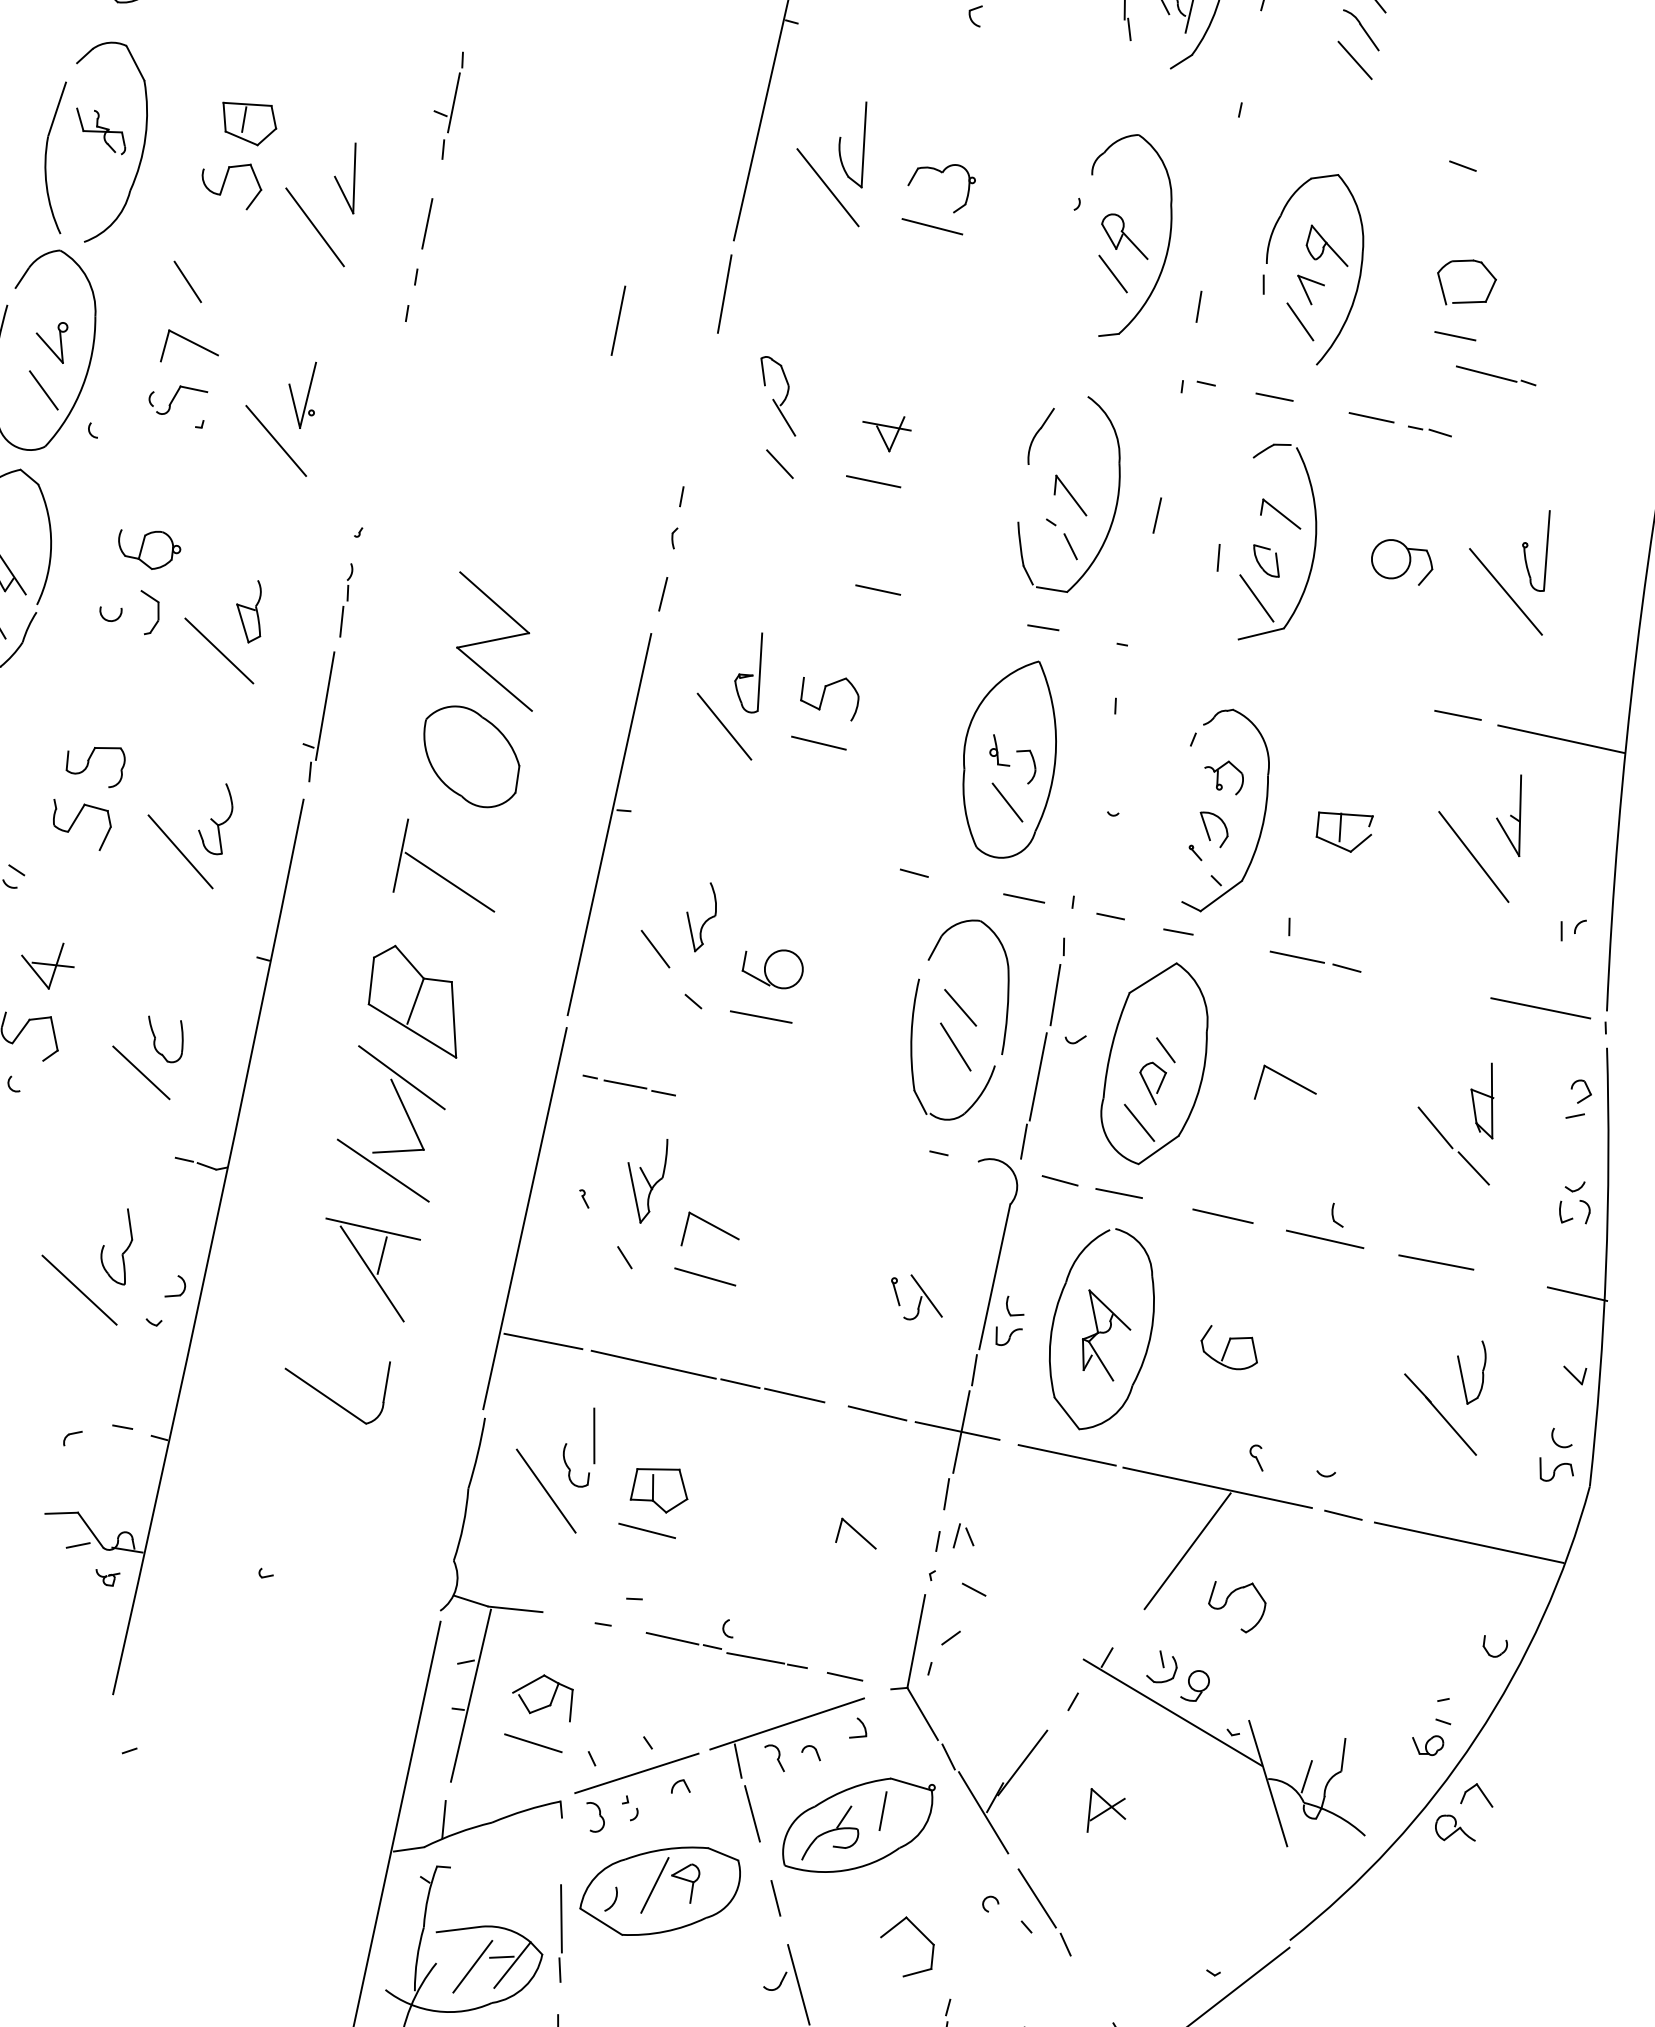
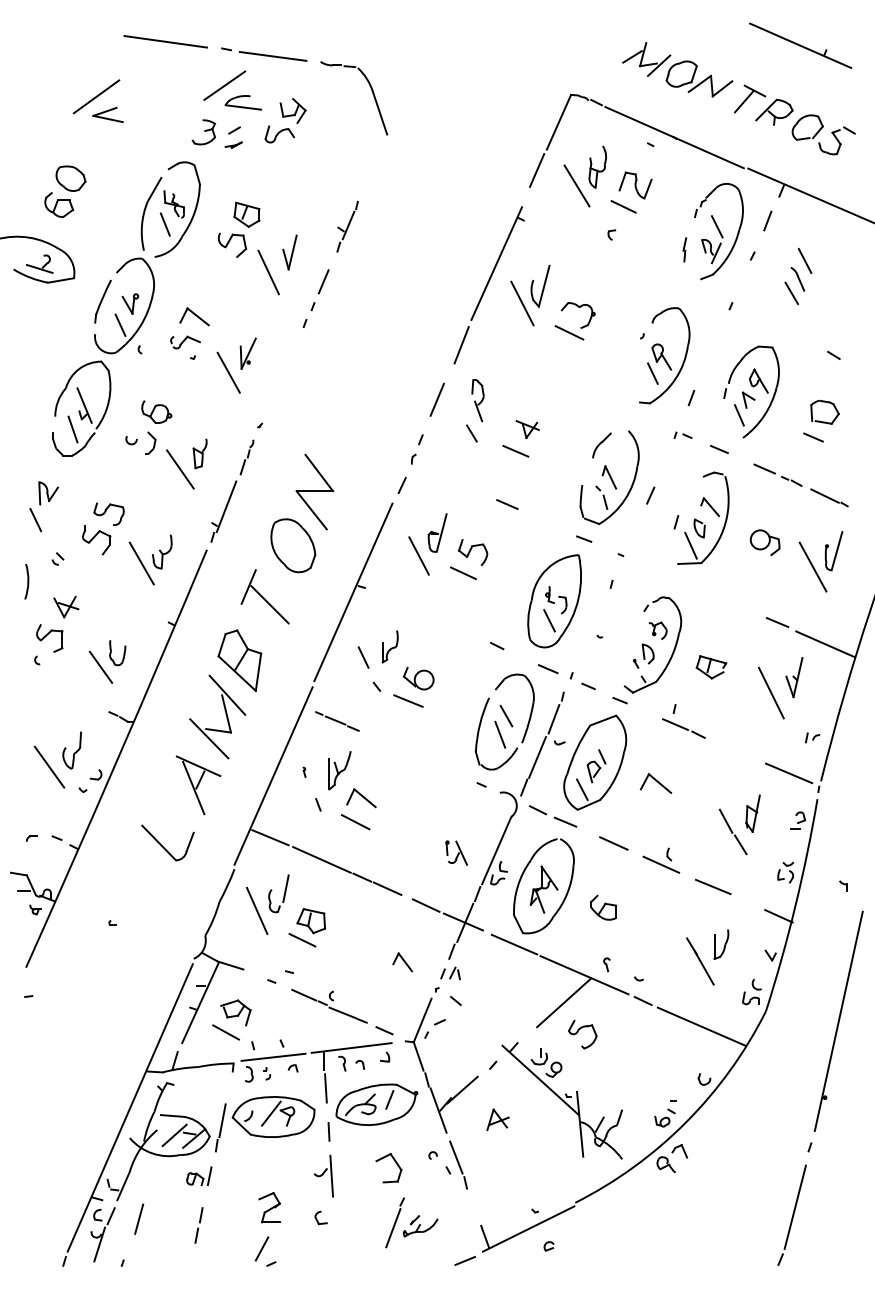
line: (186, 282) -> (164, 224), moved
line: (616, 320) -> (436, 399), moved
part: (1496, 375) -> (829, 497), moved

